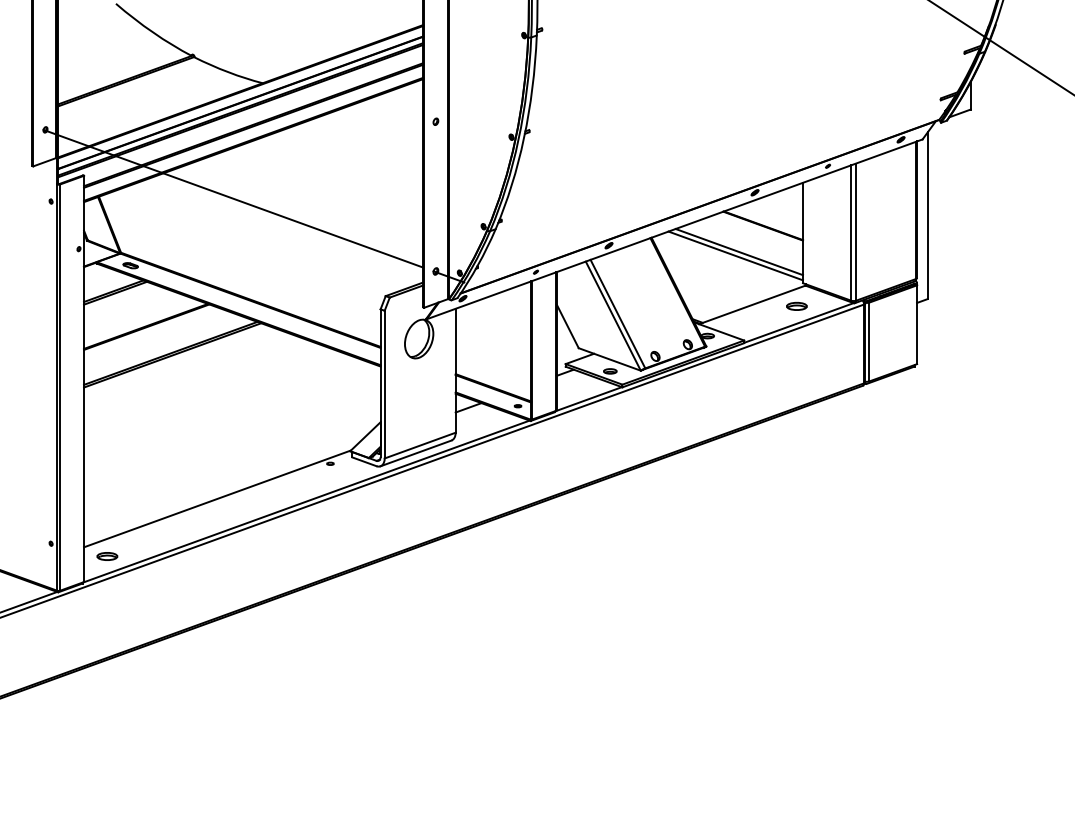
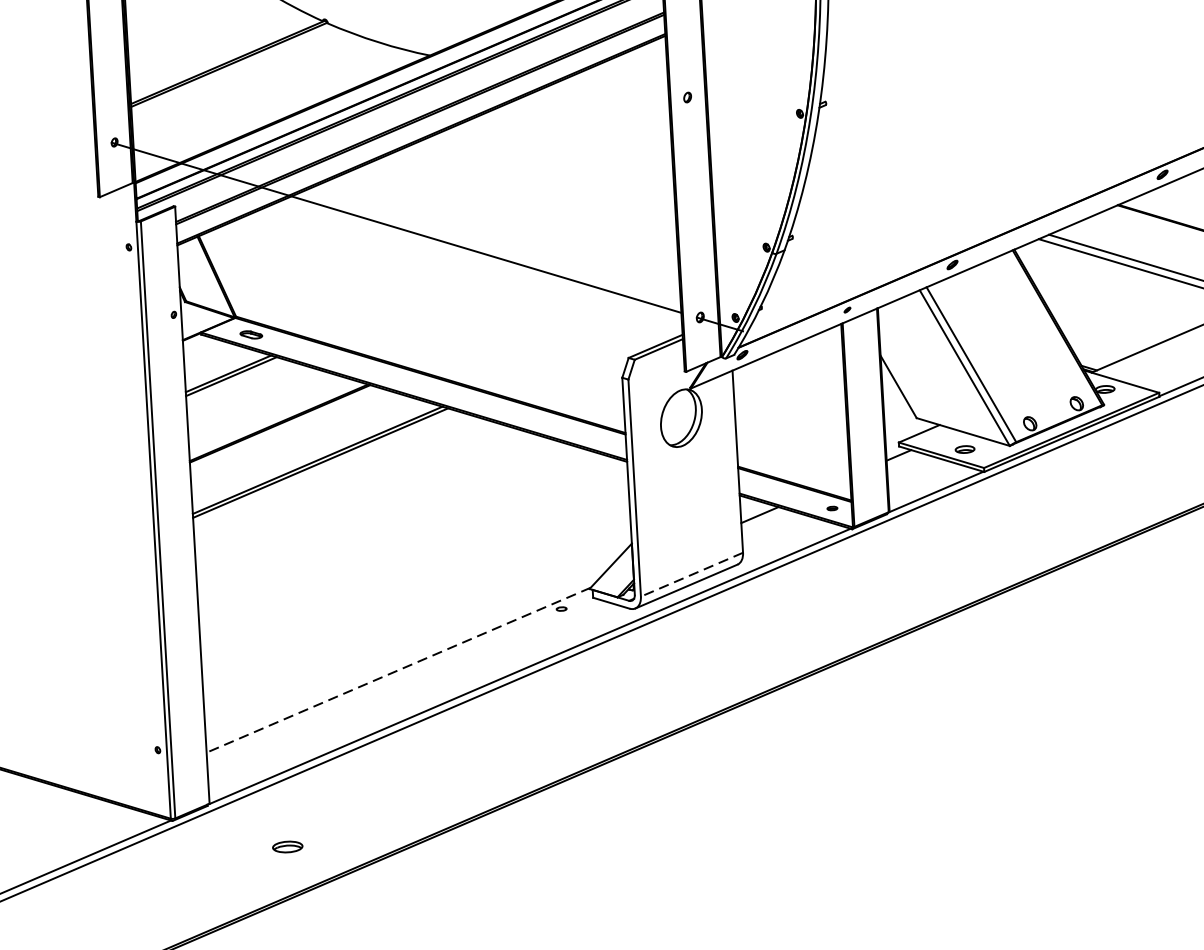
line: (420, 445) -> (692, 574), solid -> dashed
line: (217, 499) -> (398, 671), solid -> dashed
part: (107, 556) -> (287, 847), moved

